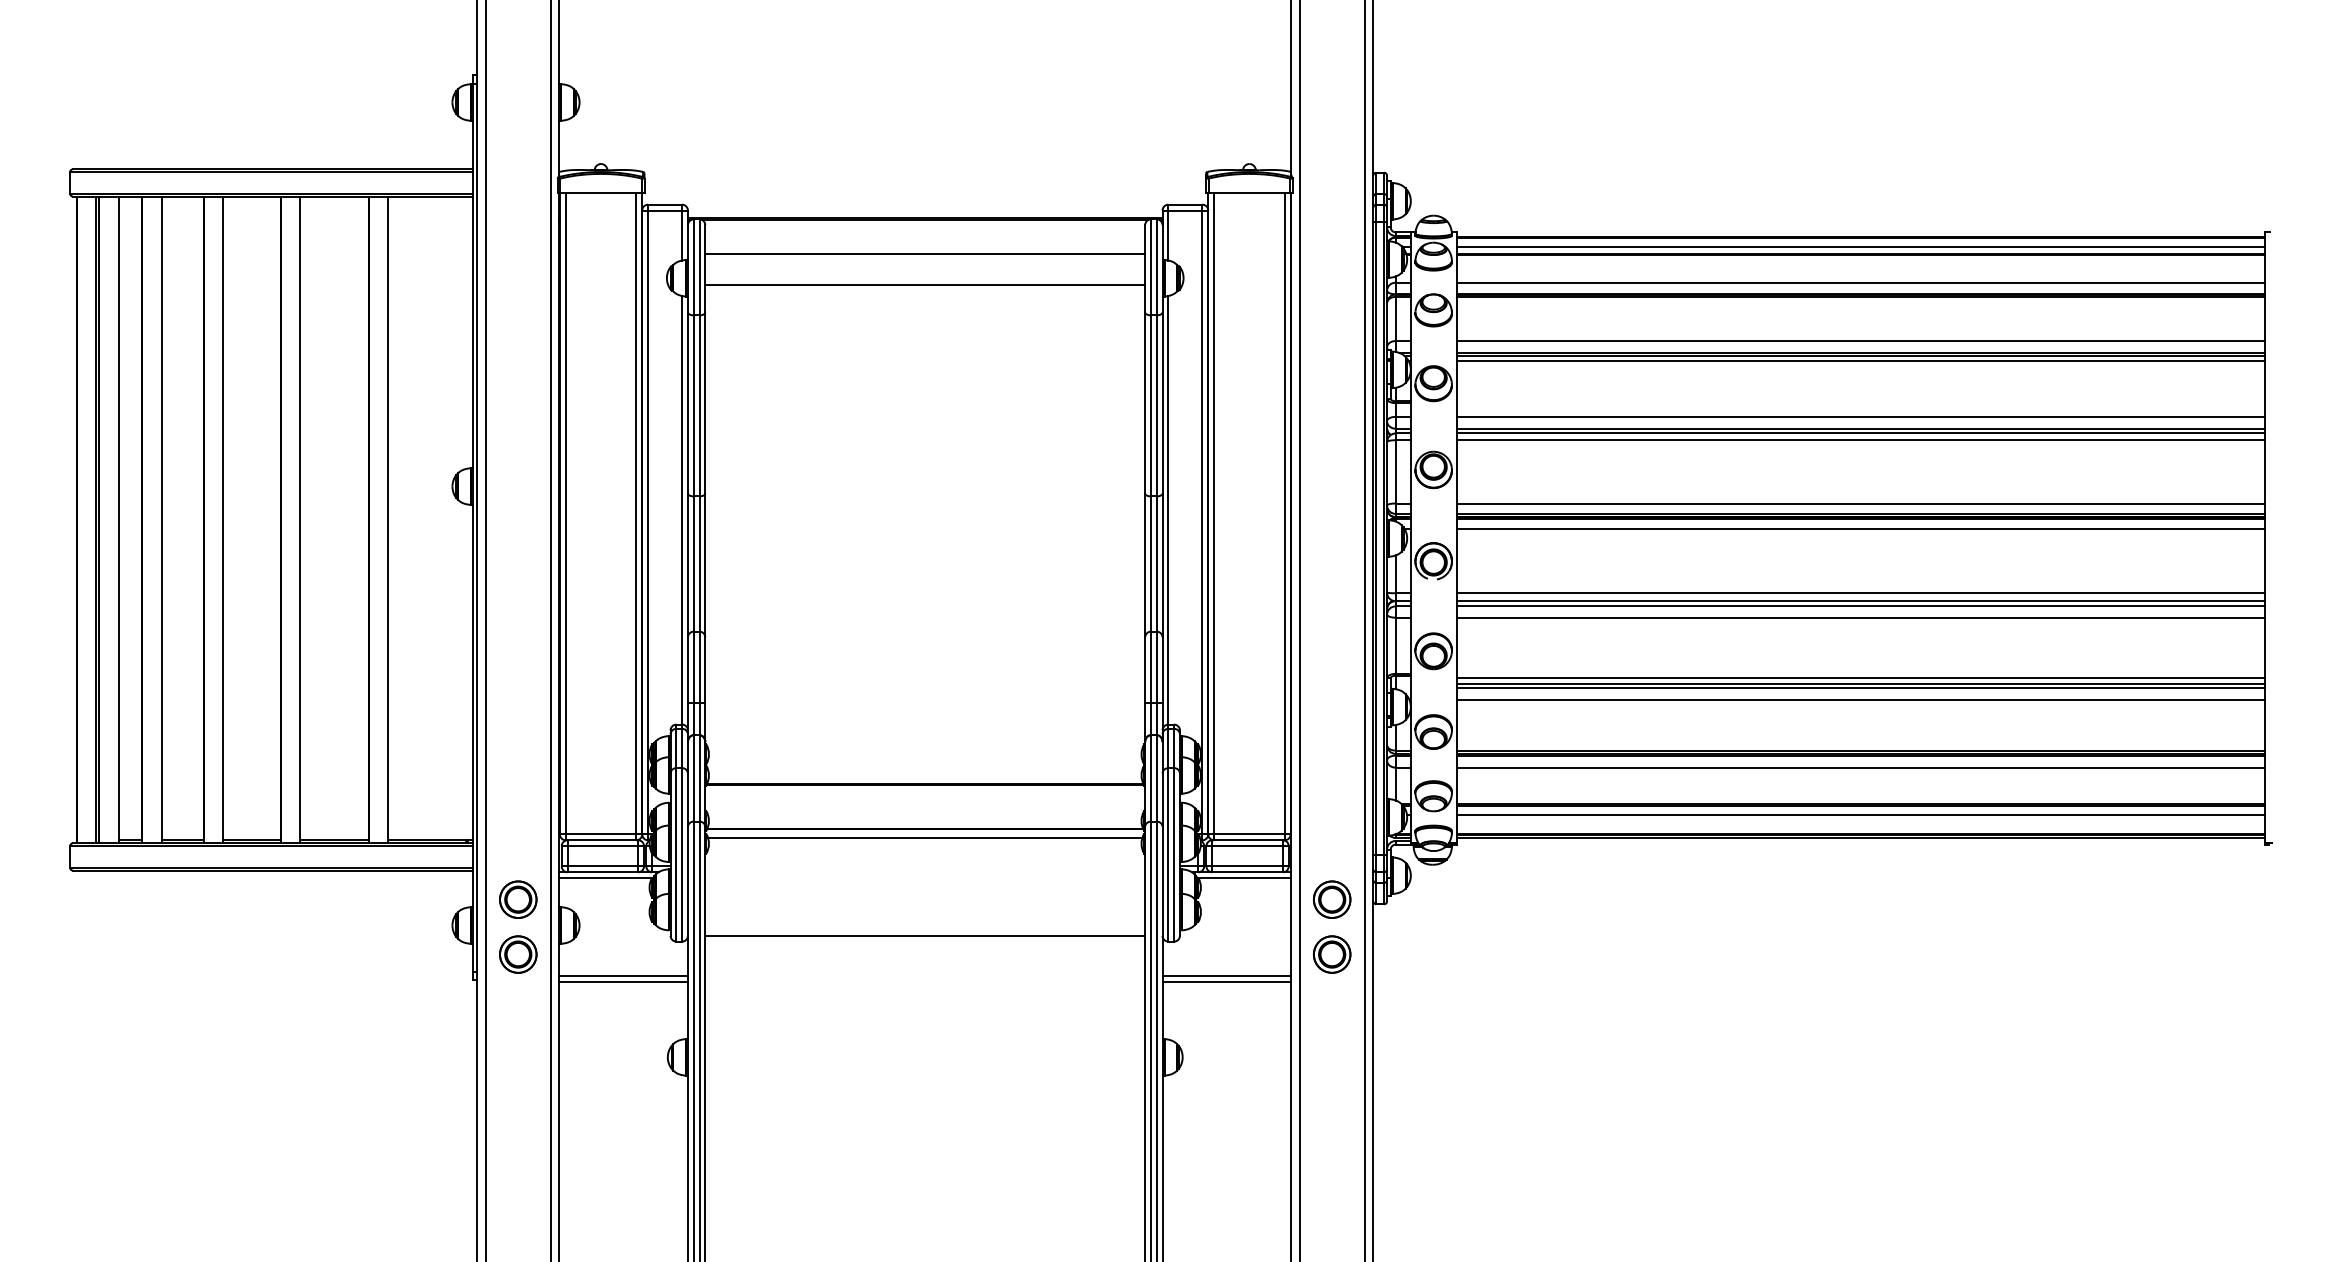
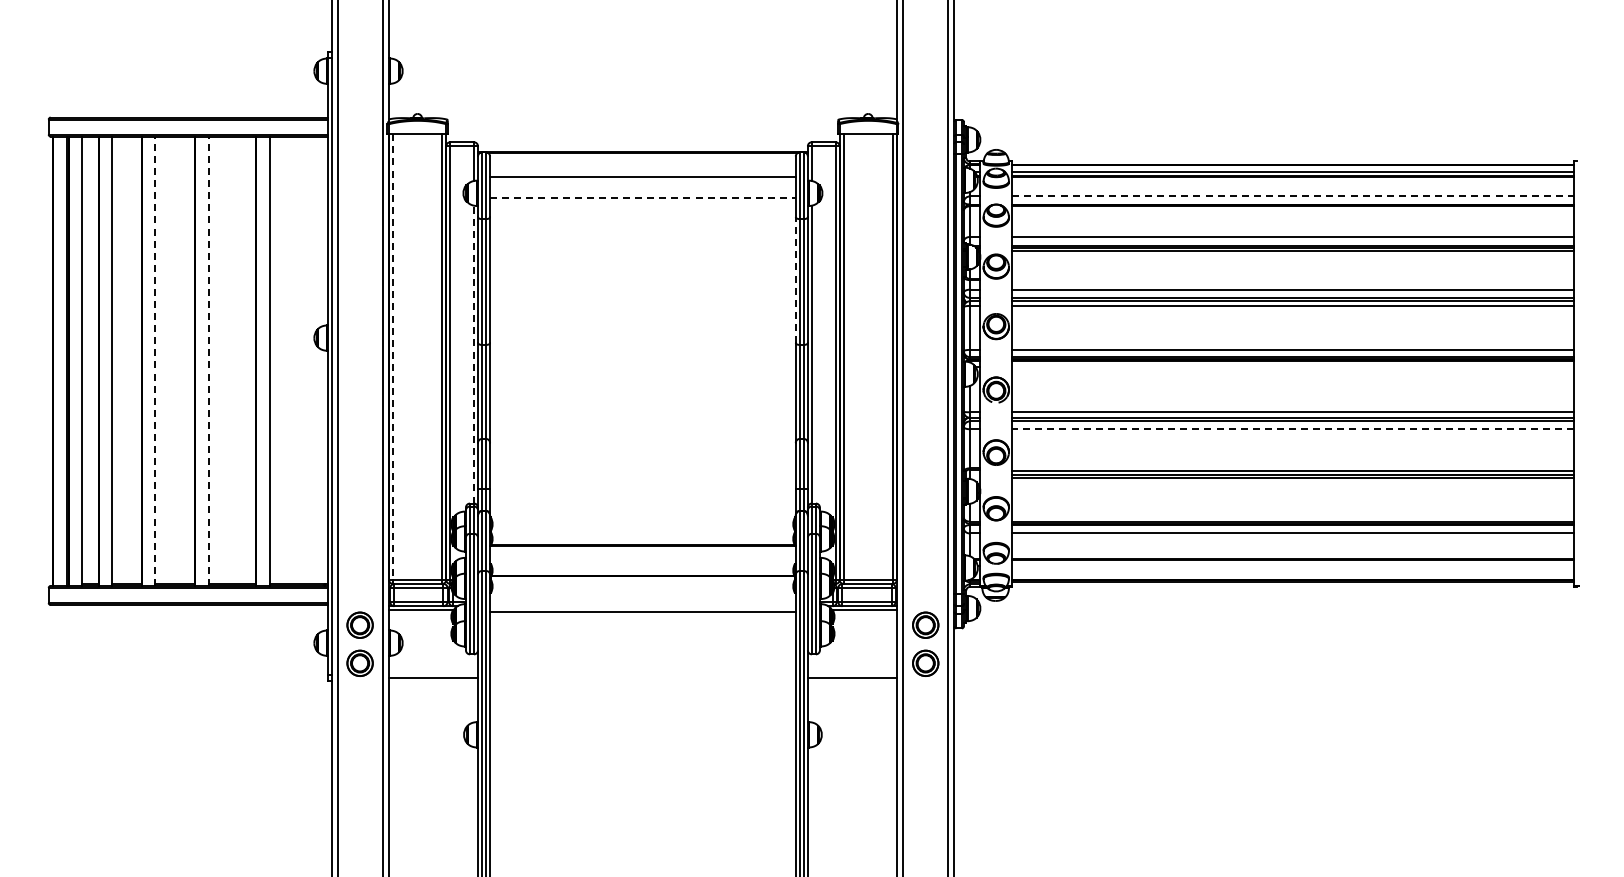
line: (1861, 282) -> (1293, 196), solid -> dashed
line: (924, 285) -> (642, 198), solid -> dashed
line: (1144, 403) -> (795, 280), solid -> dashed
line: (681, 510) -> (473, 354), solid -> dashed
line: (566, 514) -> (393, 357), solid -> dashed
line: (223, 520) -> (155, 361), solid -> dashed
line: (300, 520) -> (208, 361), solid -> dashed
line: (1861, 528) -> (1293, 367), removed
line: (1861, 618) -> (1293, 429), solid -> dashed
line: (1861, 700) -> (1293, 486), removed
line: (1861, 815) -> (1293, 566), removed
line: (924, 838) -> (642, 582), removed
line: (924, 936) -> (642, 612), moved
line: (623, 982) -> (433, 682), removed
line: (1226, 982) -> (852, 682), removed

